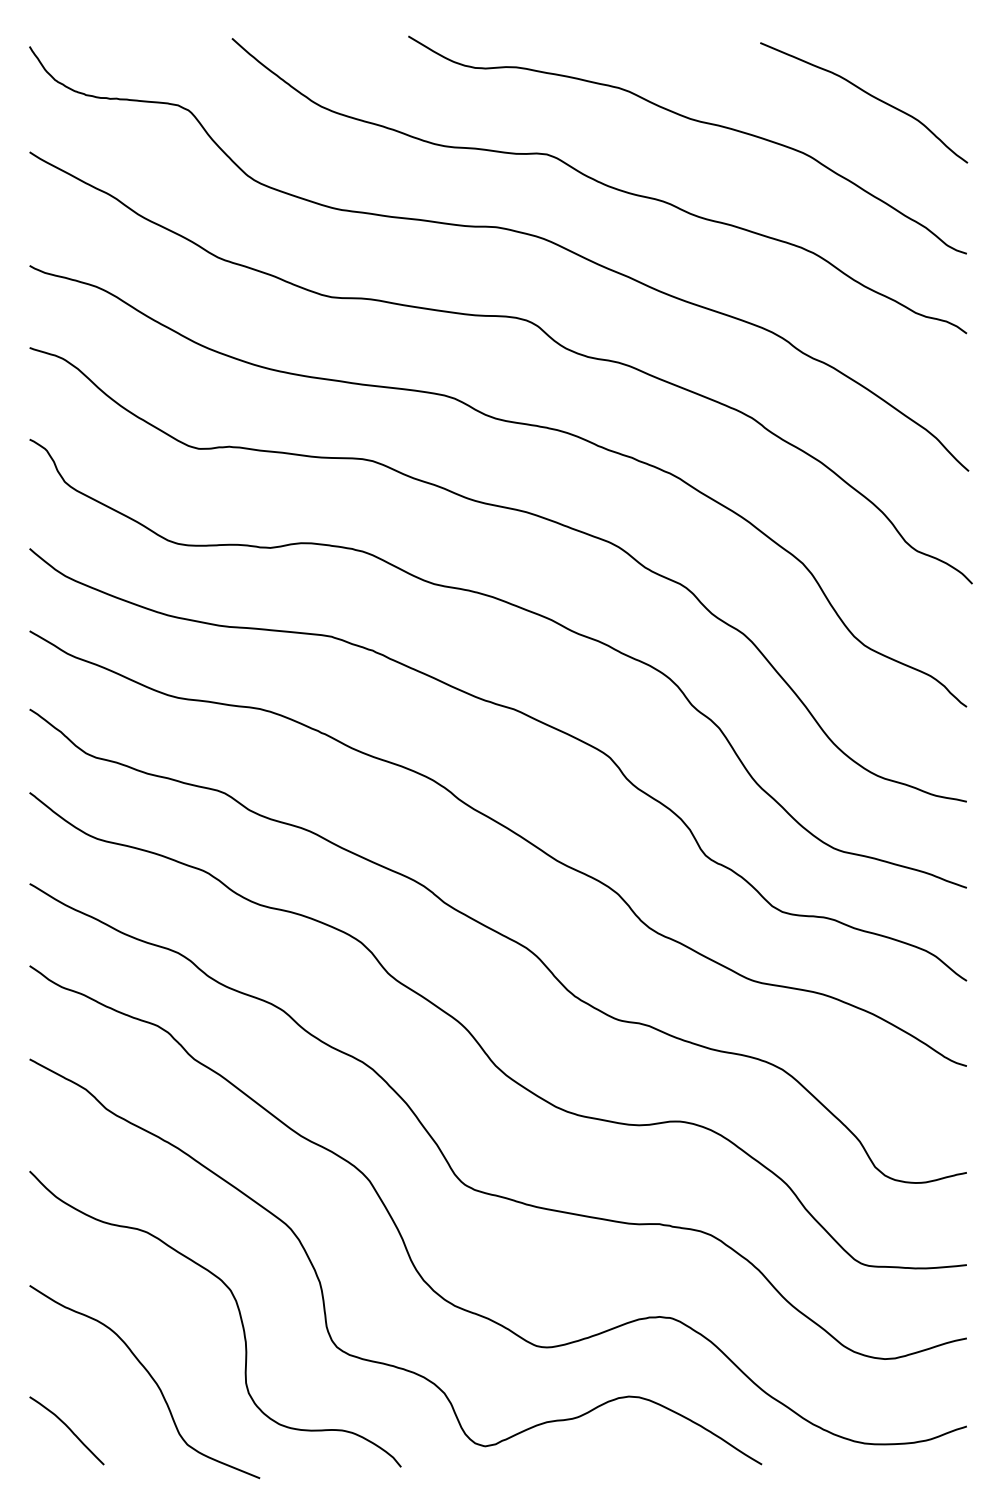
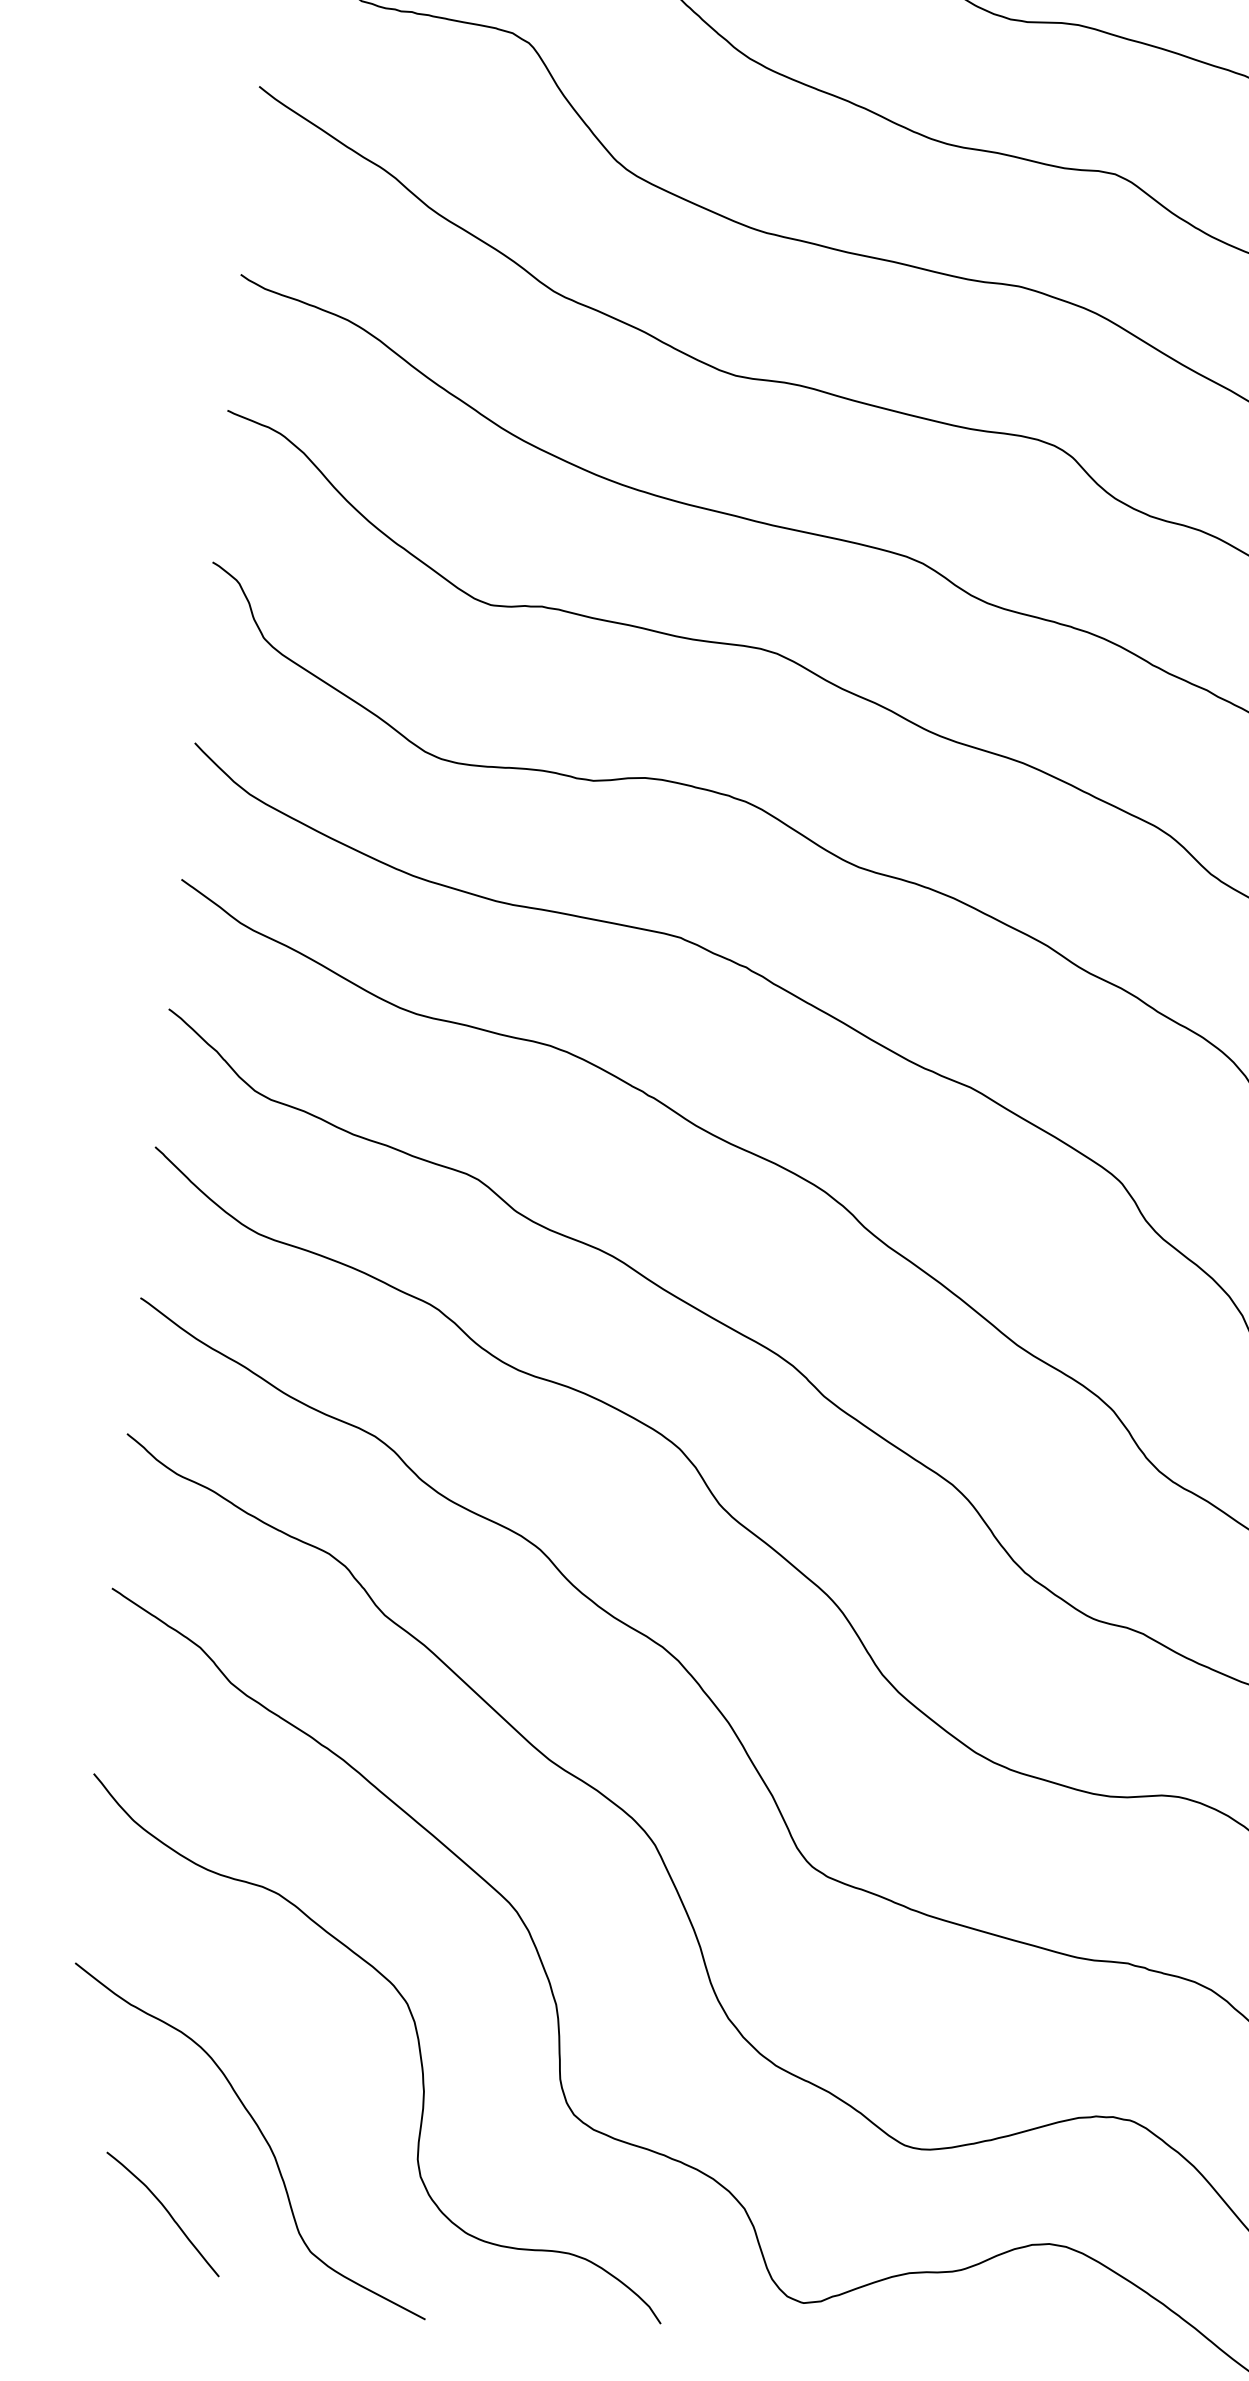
curve: (67, 1428) -> (164, 2210), moved

